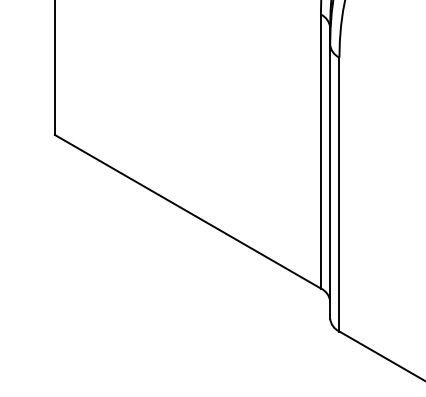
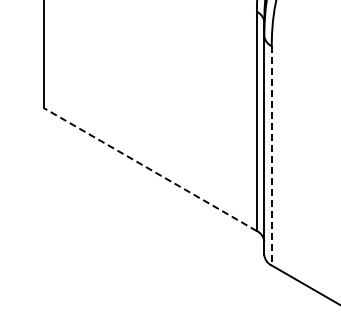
line: (339, 194) -> (271, 155), solid -> dashed
line: (188, 211) -> (150, 169), solid -> dashed

